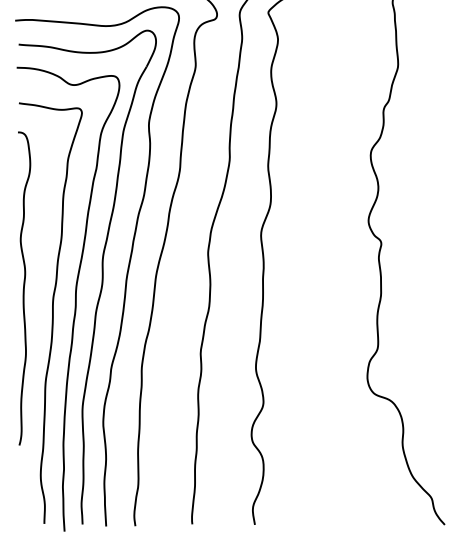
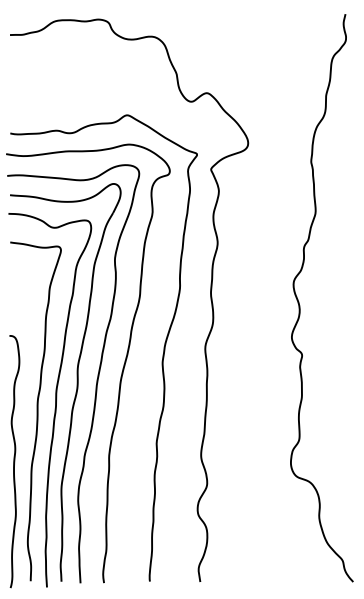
curve: (24, 288) -> (14, 461), moved

